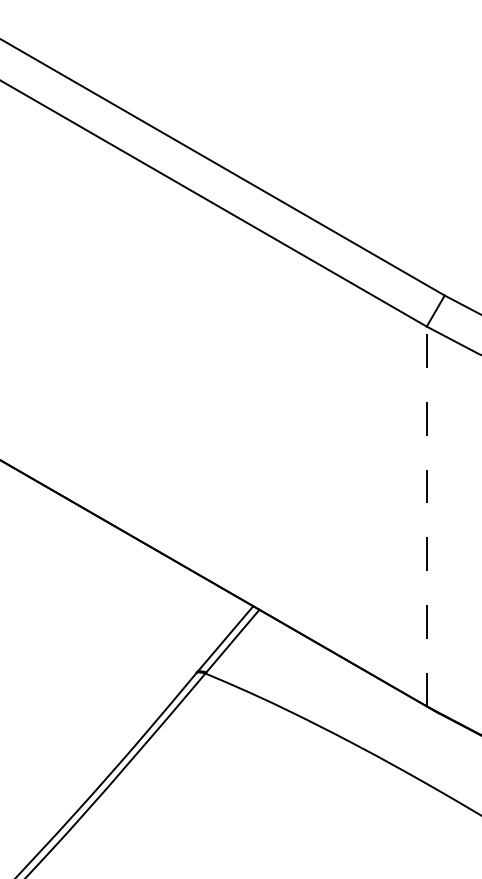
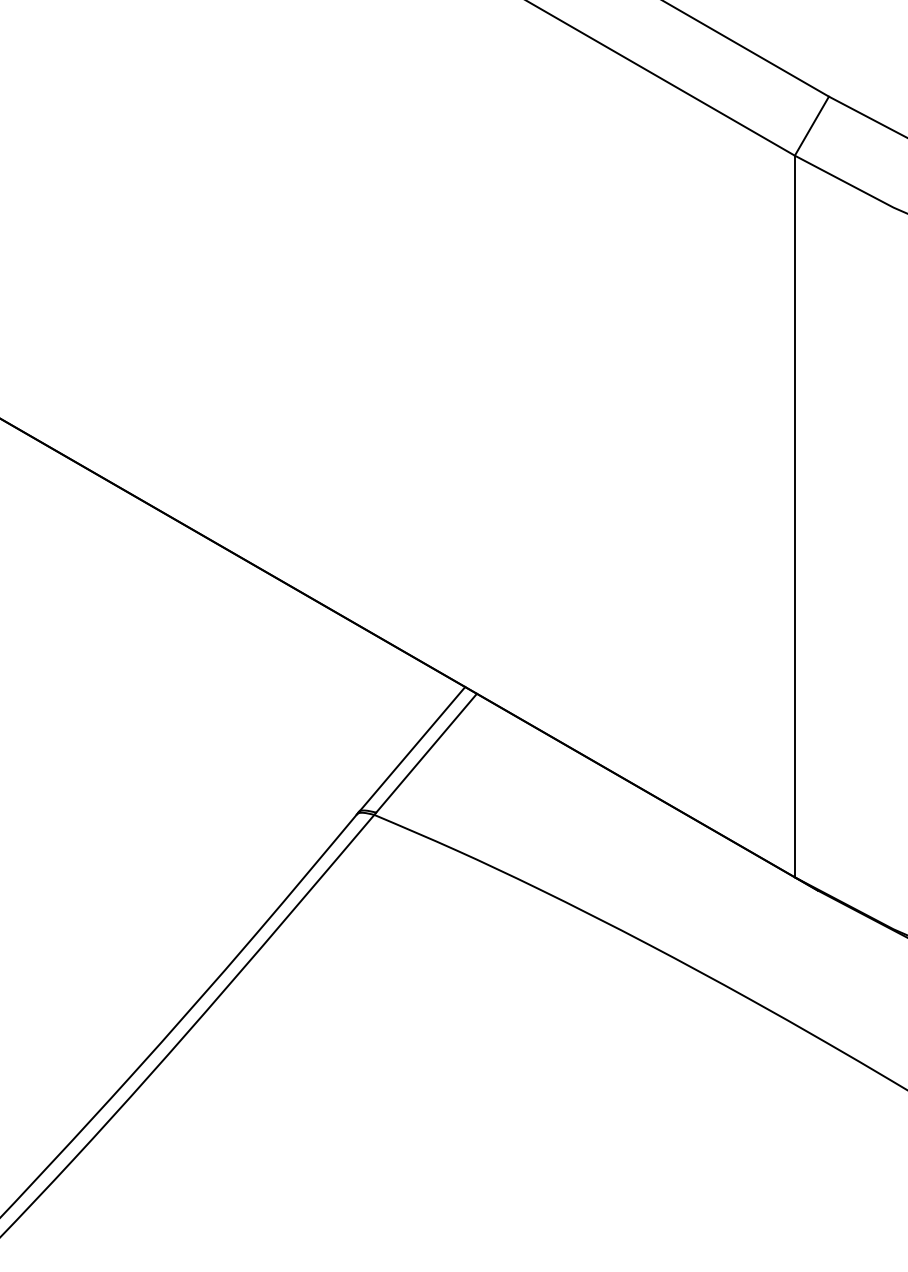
line: (426, 516) -> (794, 516), dashed -> solid

